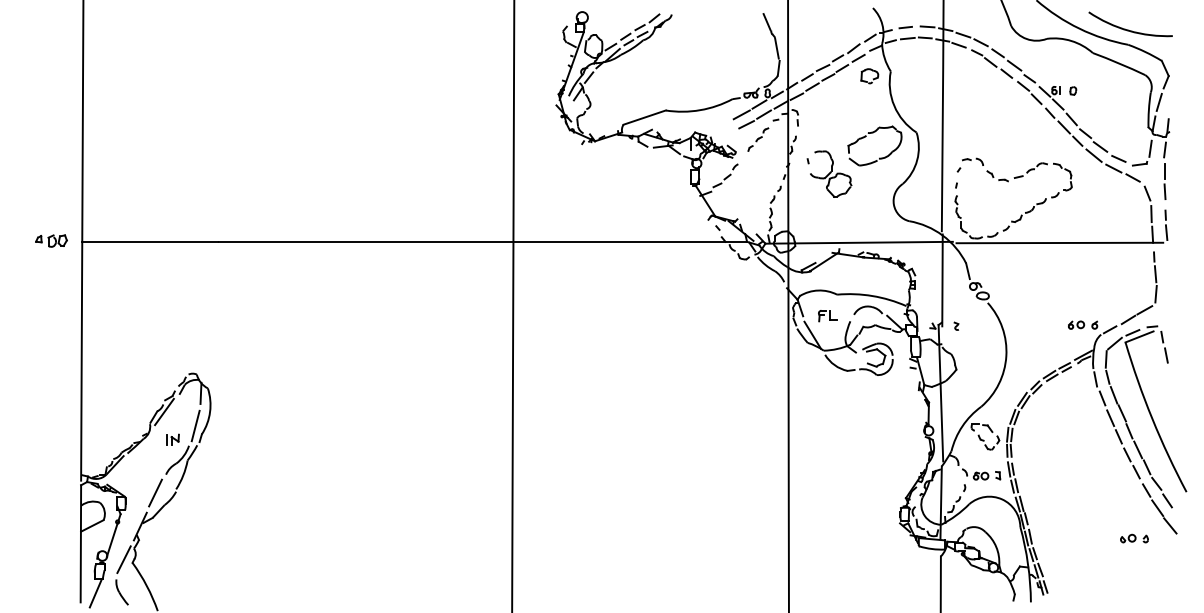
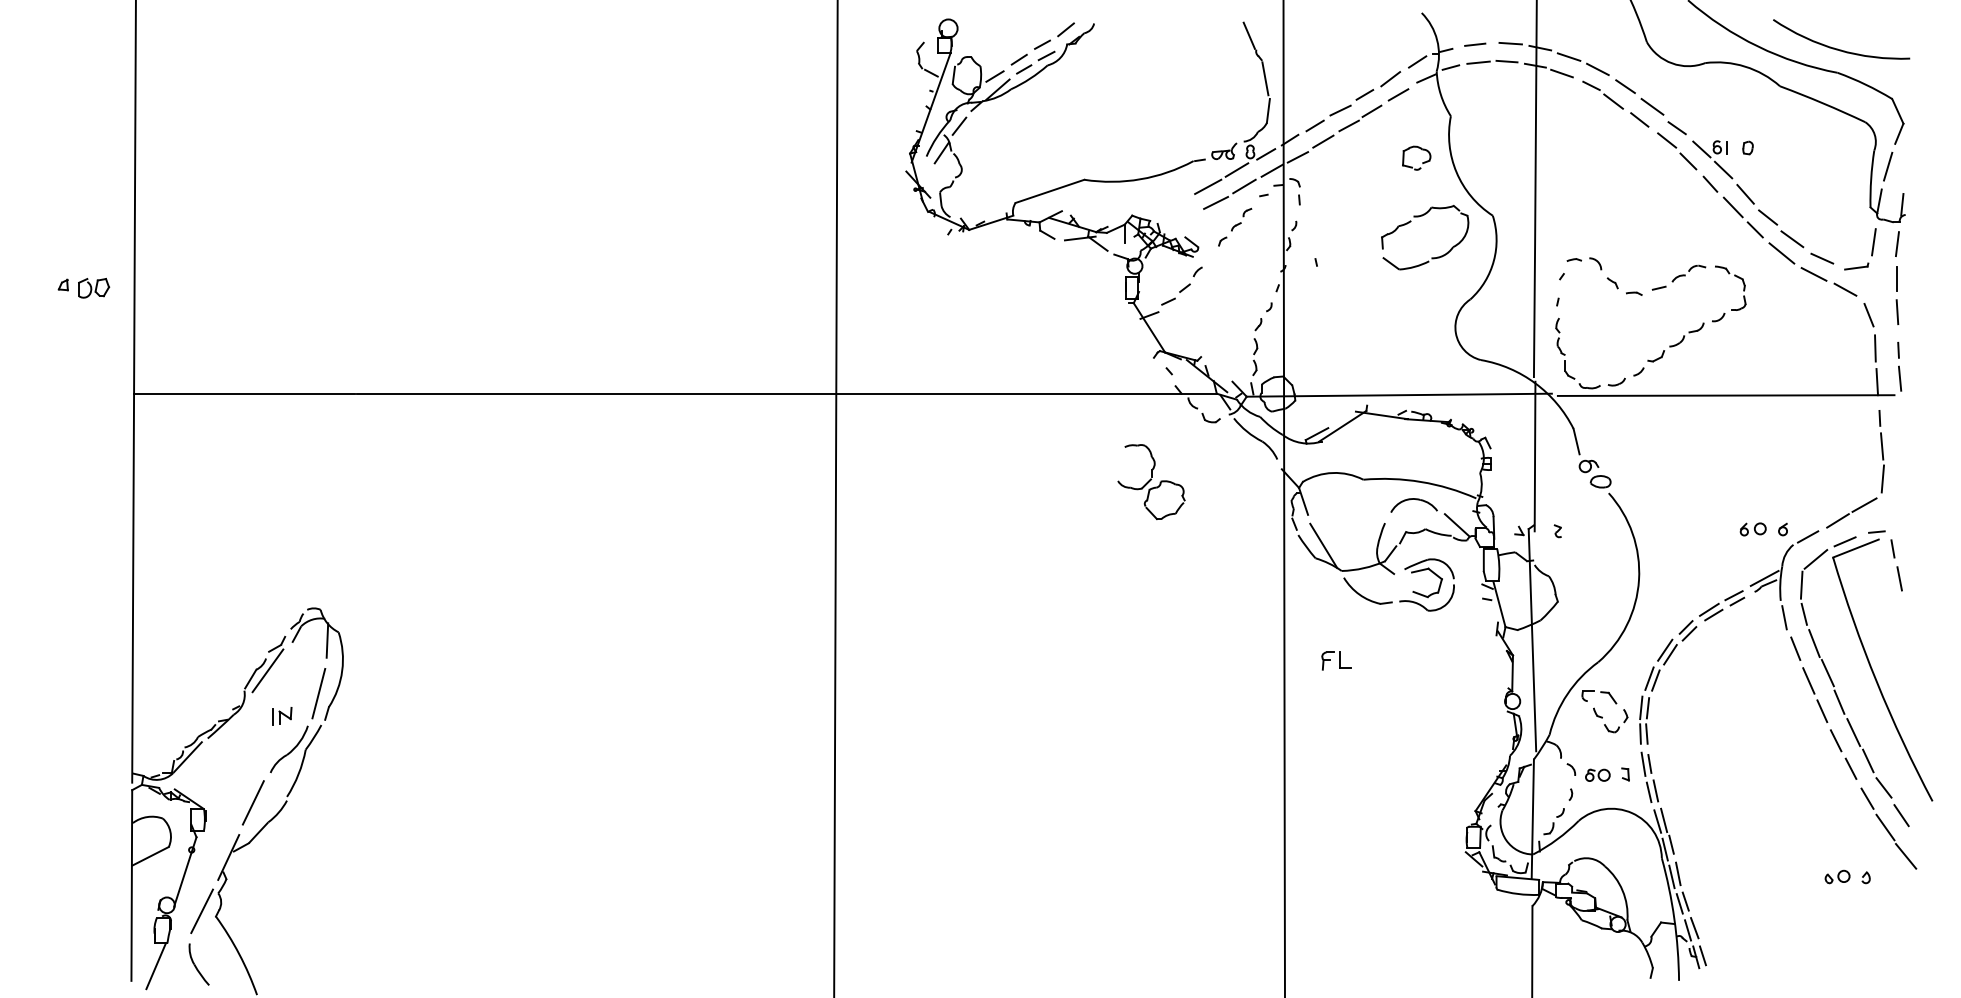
part: (869, 76) -> (1416, 158), moved
part: (831, 173) -> (1152, 481), moved
part: (51, 240) -> (83, 287), moved
part: (827, 316) -> (1336, 661), moved

